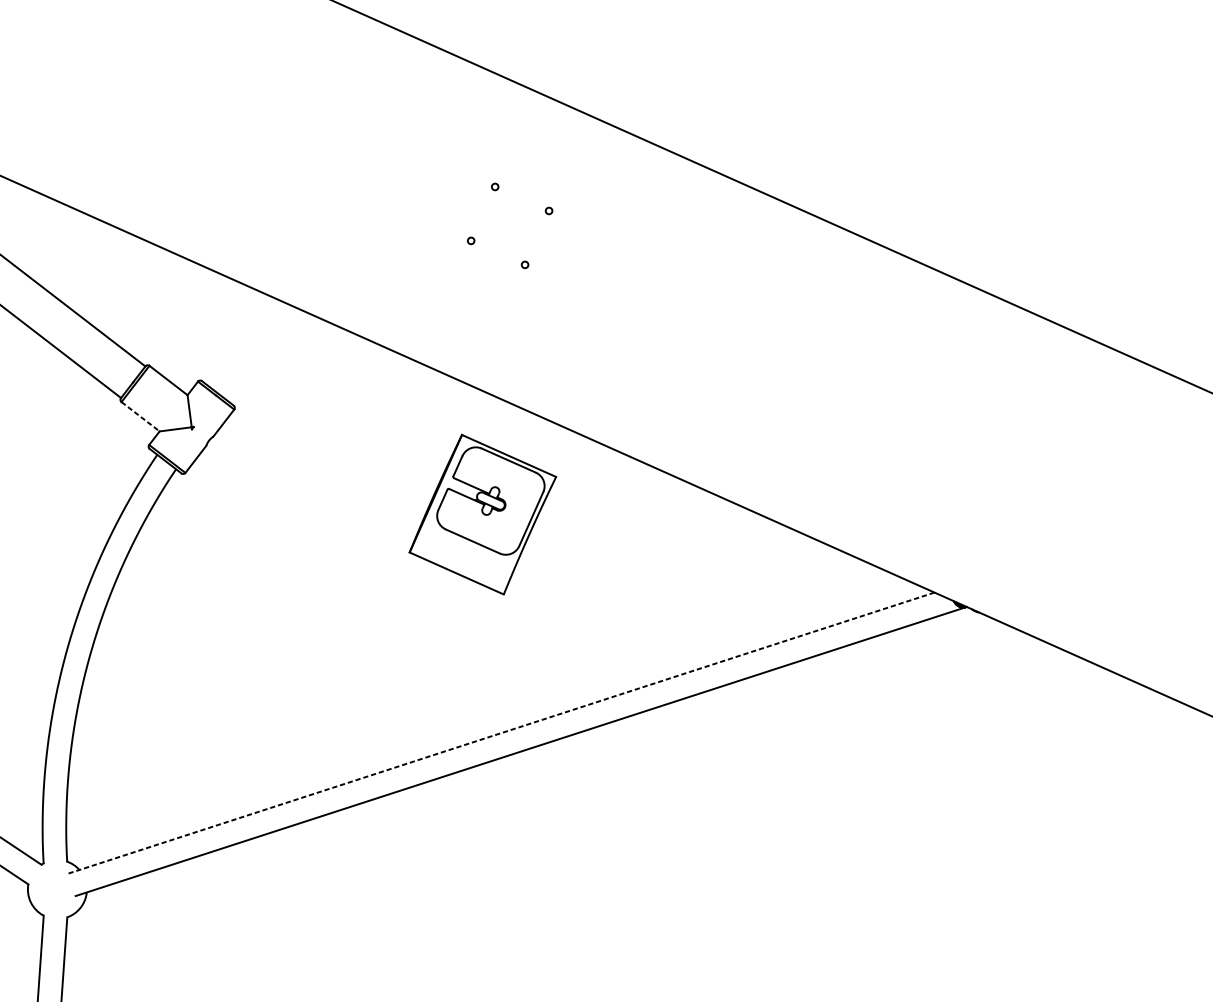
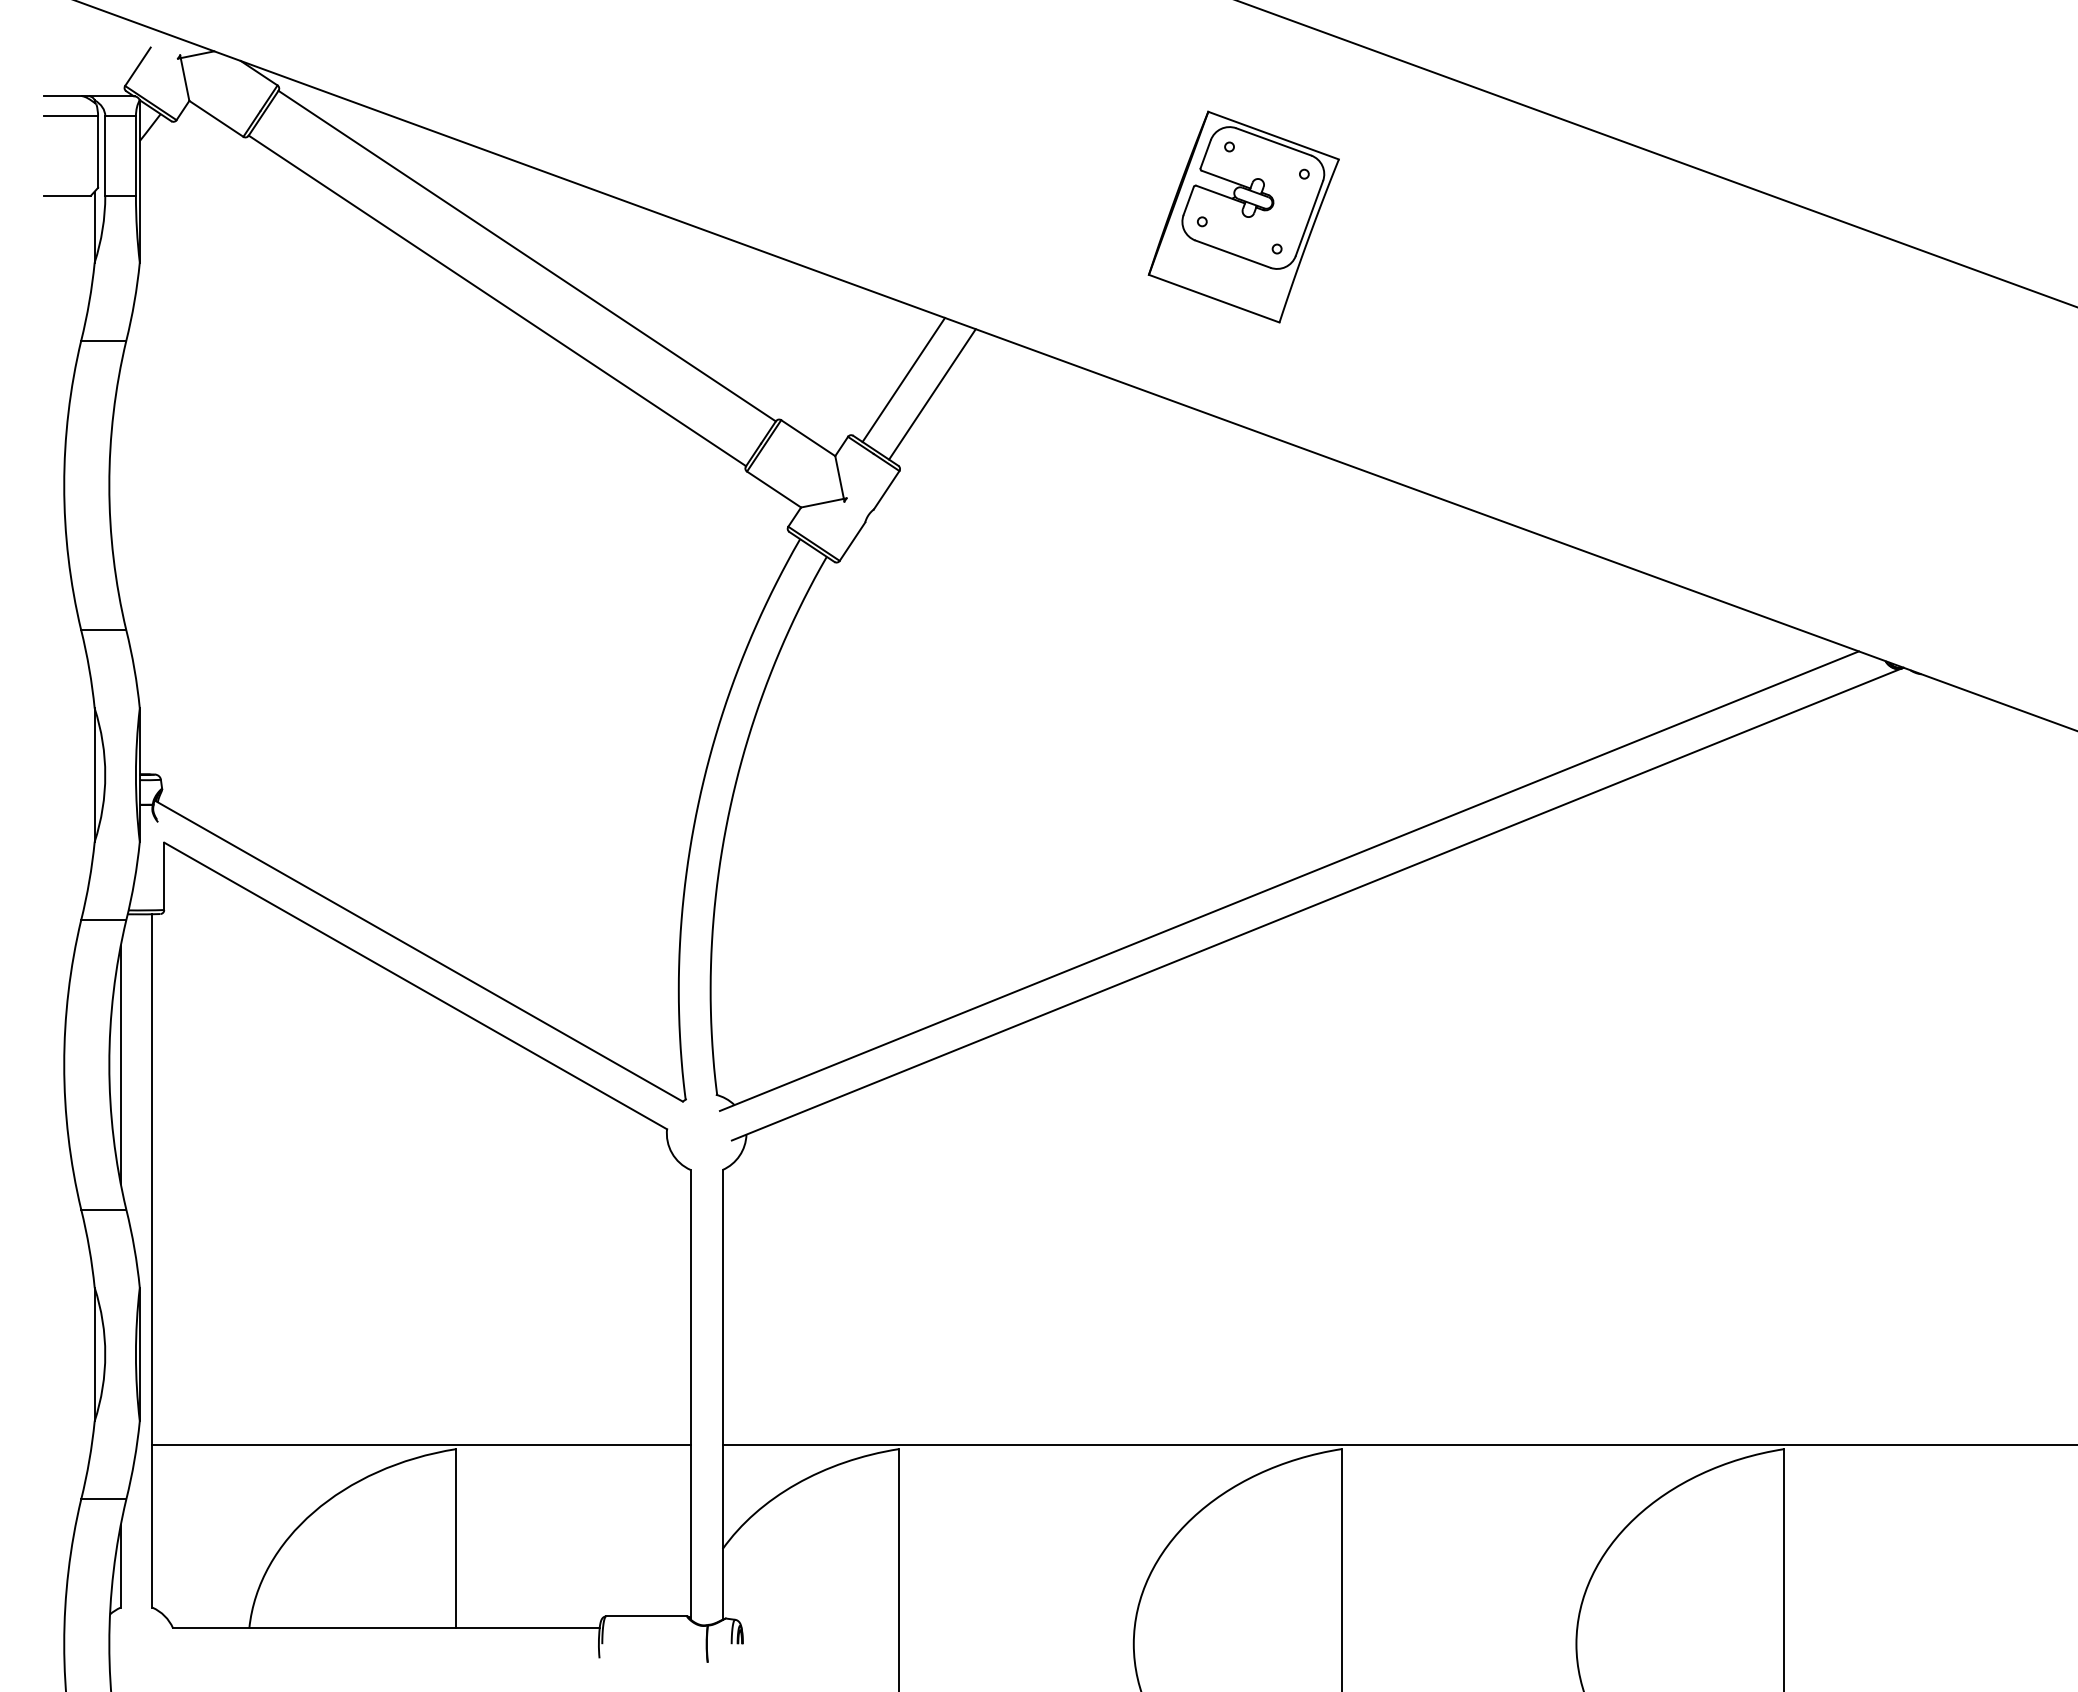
line: (242, 342) -> (903, 379), added
line: (262, 354) -> (932, 394), added
line: (140, 416) -> (774, 489), dashed -> solid
part: (482, 514) -> (1243, 216), moved
line: (500, 733) -> (1288, 881), dashed -> solid

